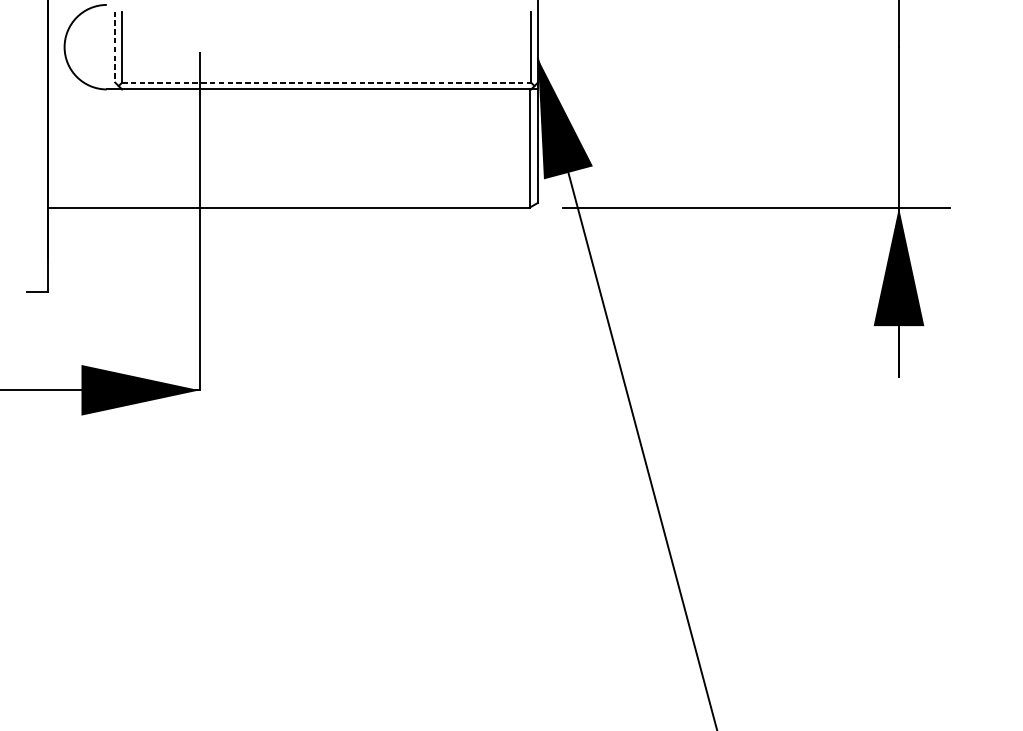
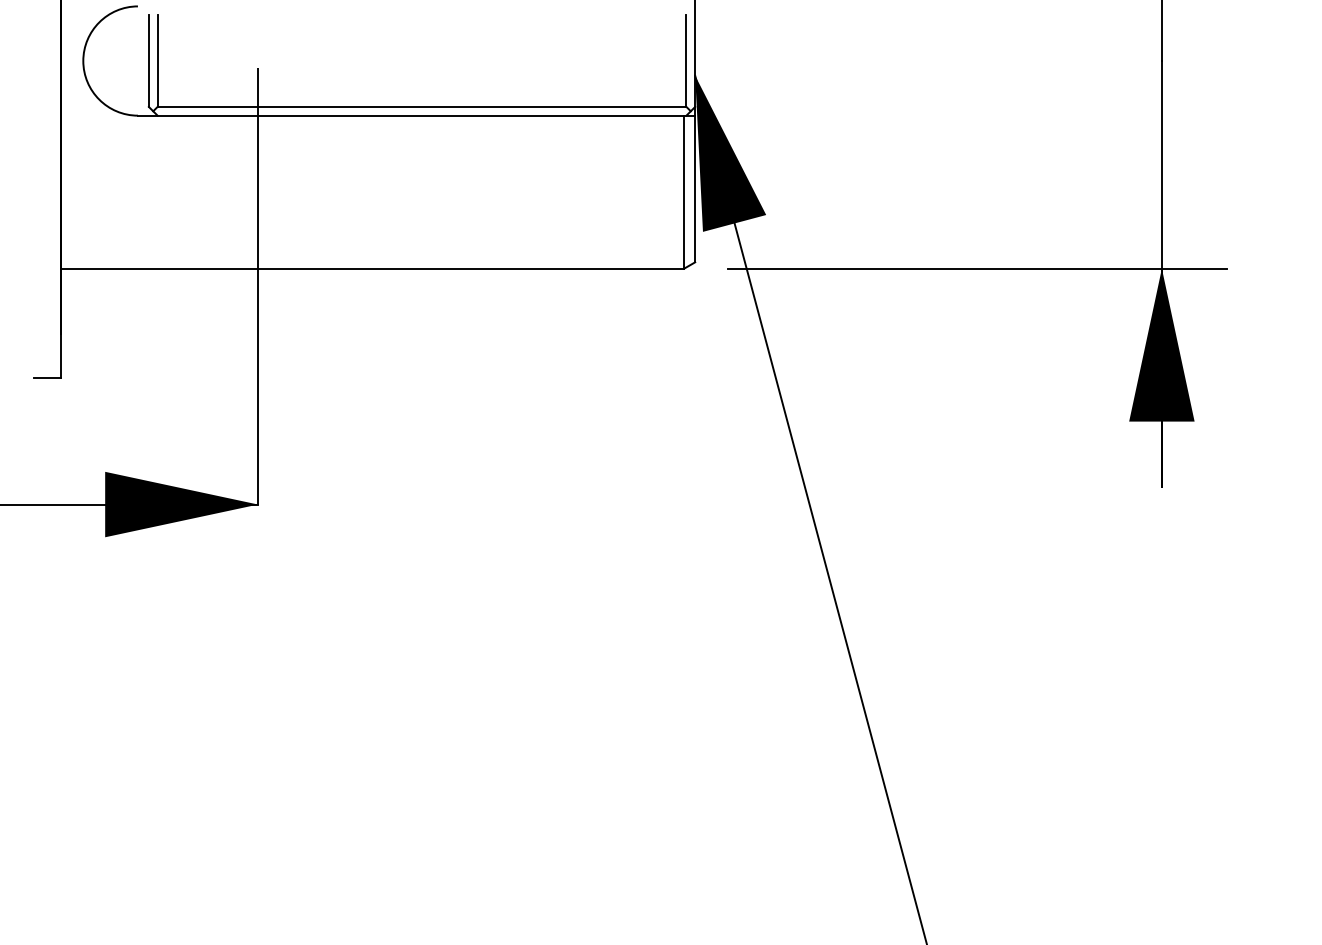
line: (115, 47) -> (148, 61), dashed -> solid
line: (326, 82) -> (422, 106), dashed -> solid

